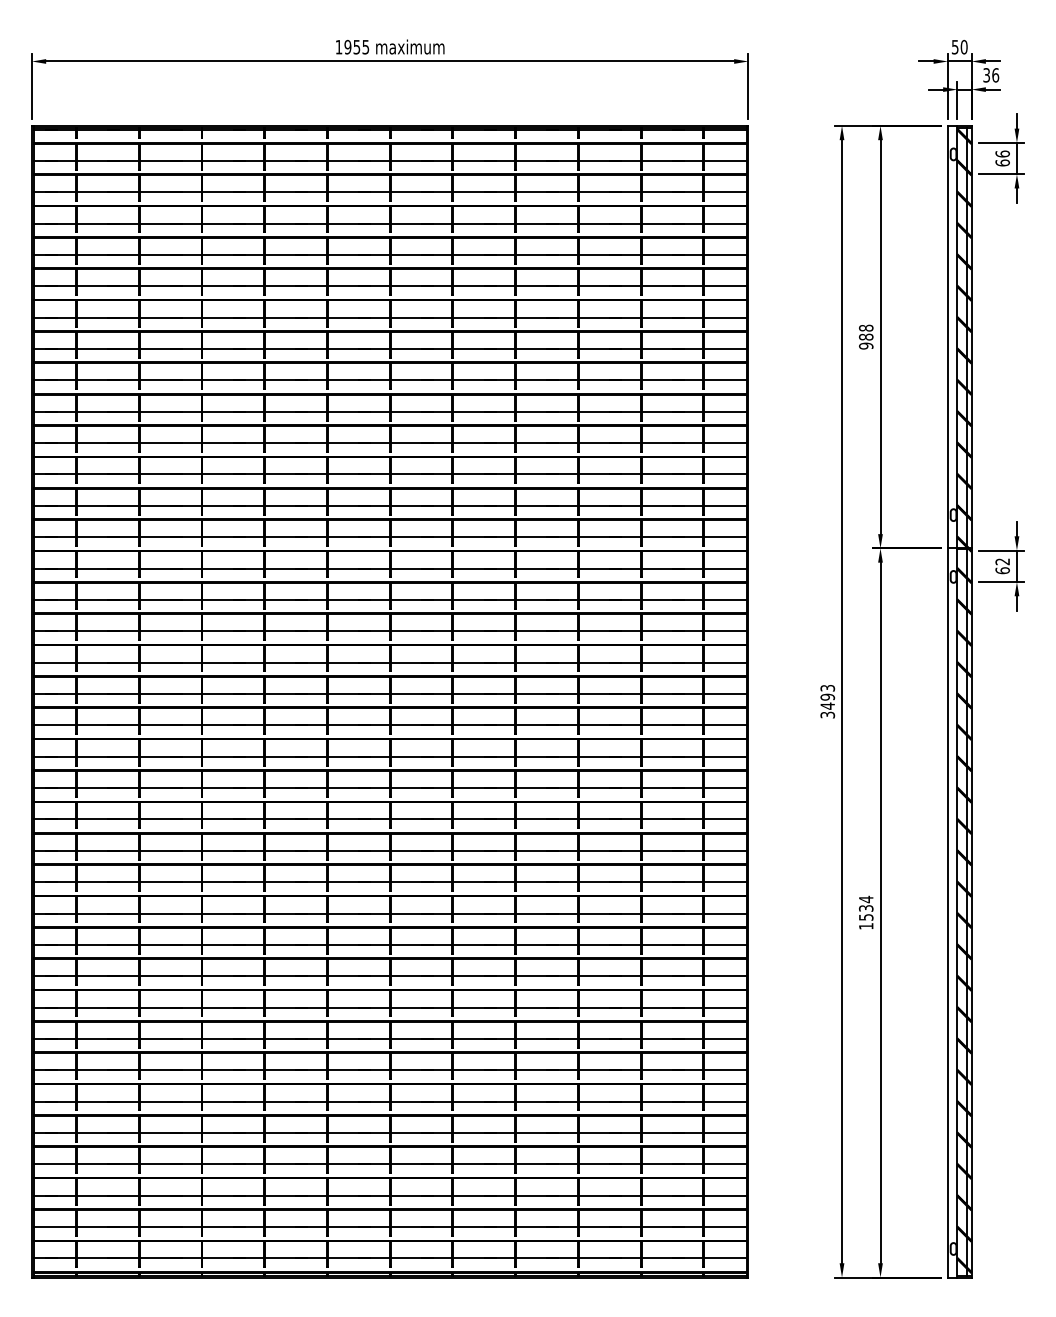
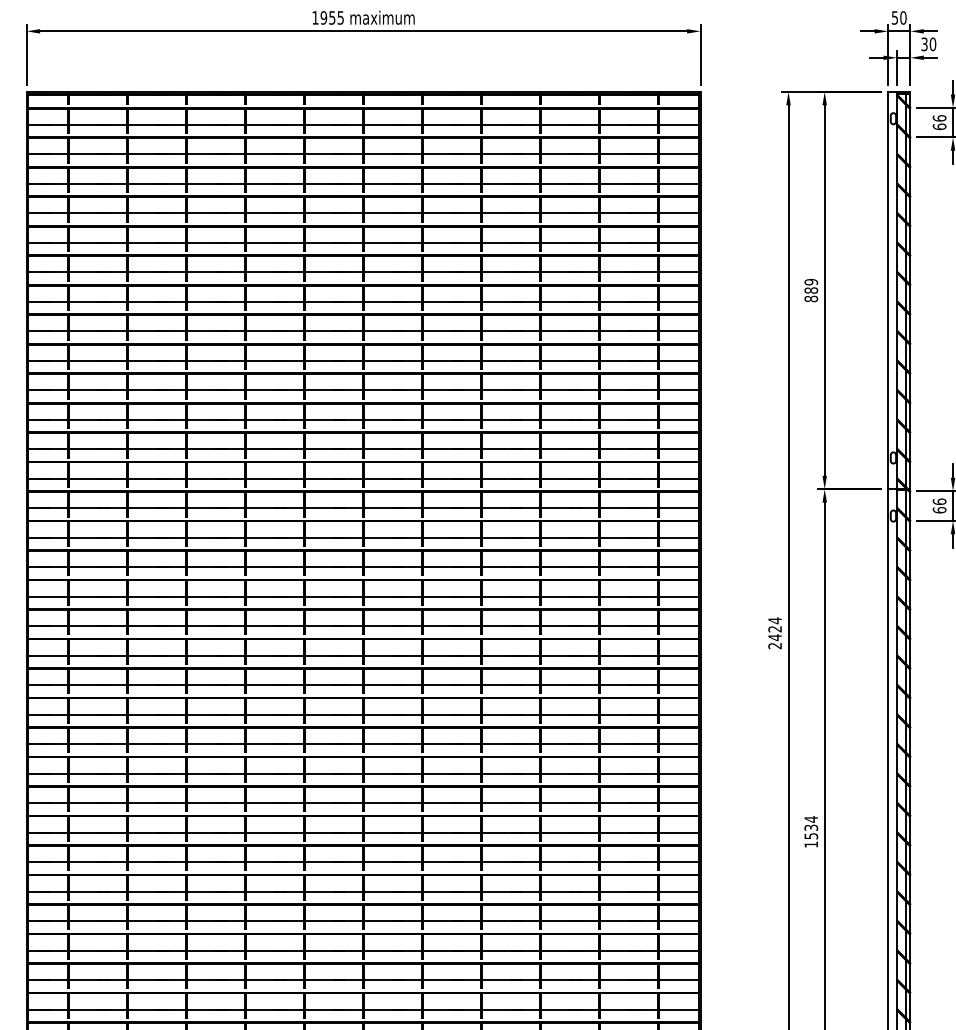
text: (995, 75) -> (932, 44), 36 -> 30
text: (866, 336) -> (811, 289), 988 -> 889
text: (1002, 561) -> (939, 501), 62 -> 66
text: (827, 701) -> (774, 633), 3493 -> 2424

